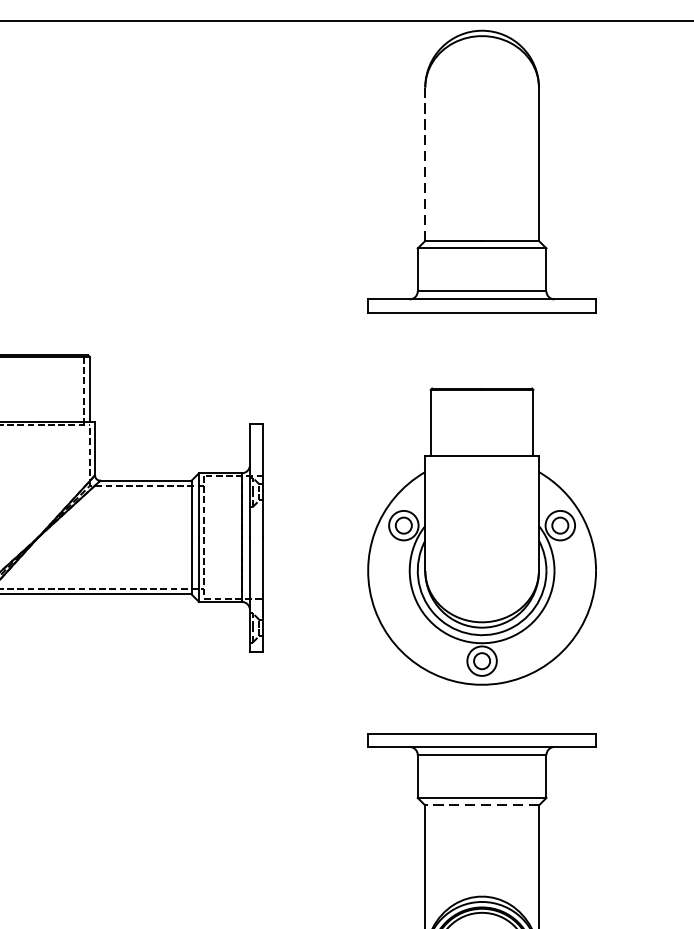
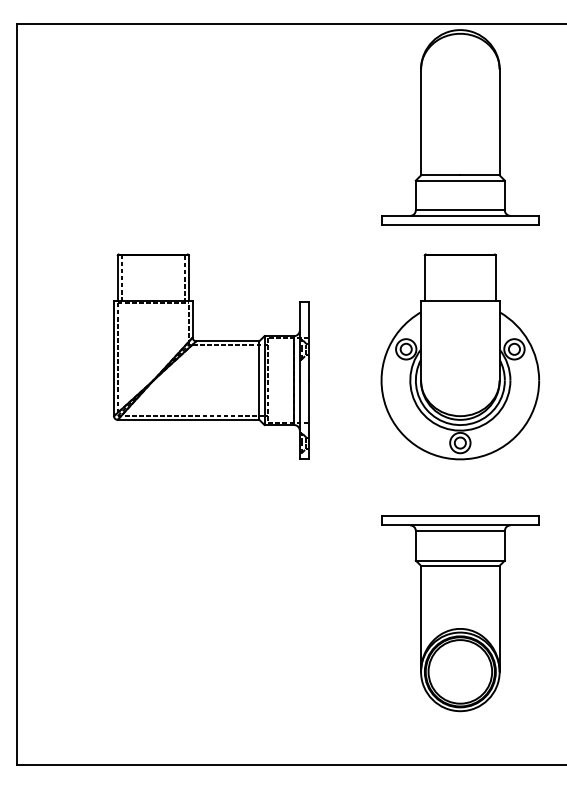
line: (425, 164) -> (421, 122), dashed -> solid
part: (482, 536) -> (460, 356), moved
line: (480, 804) -> (459, 565), dashed -> solid

